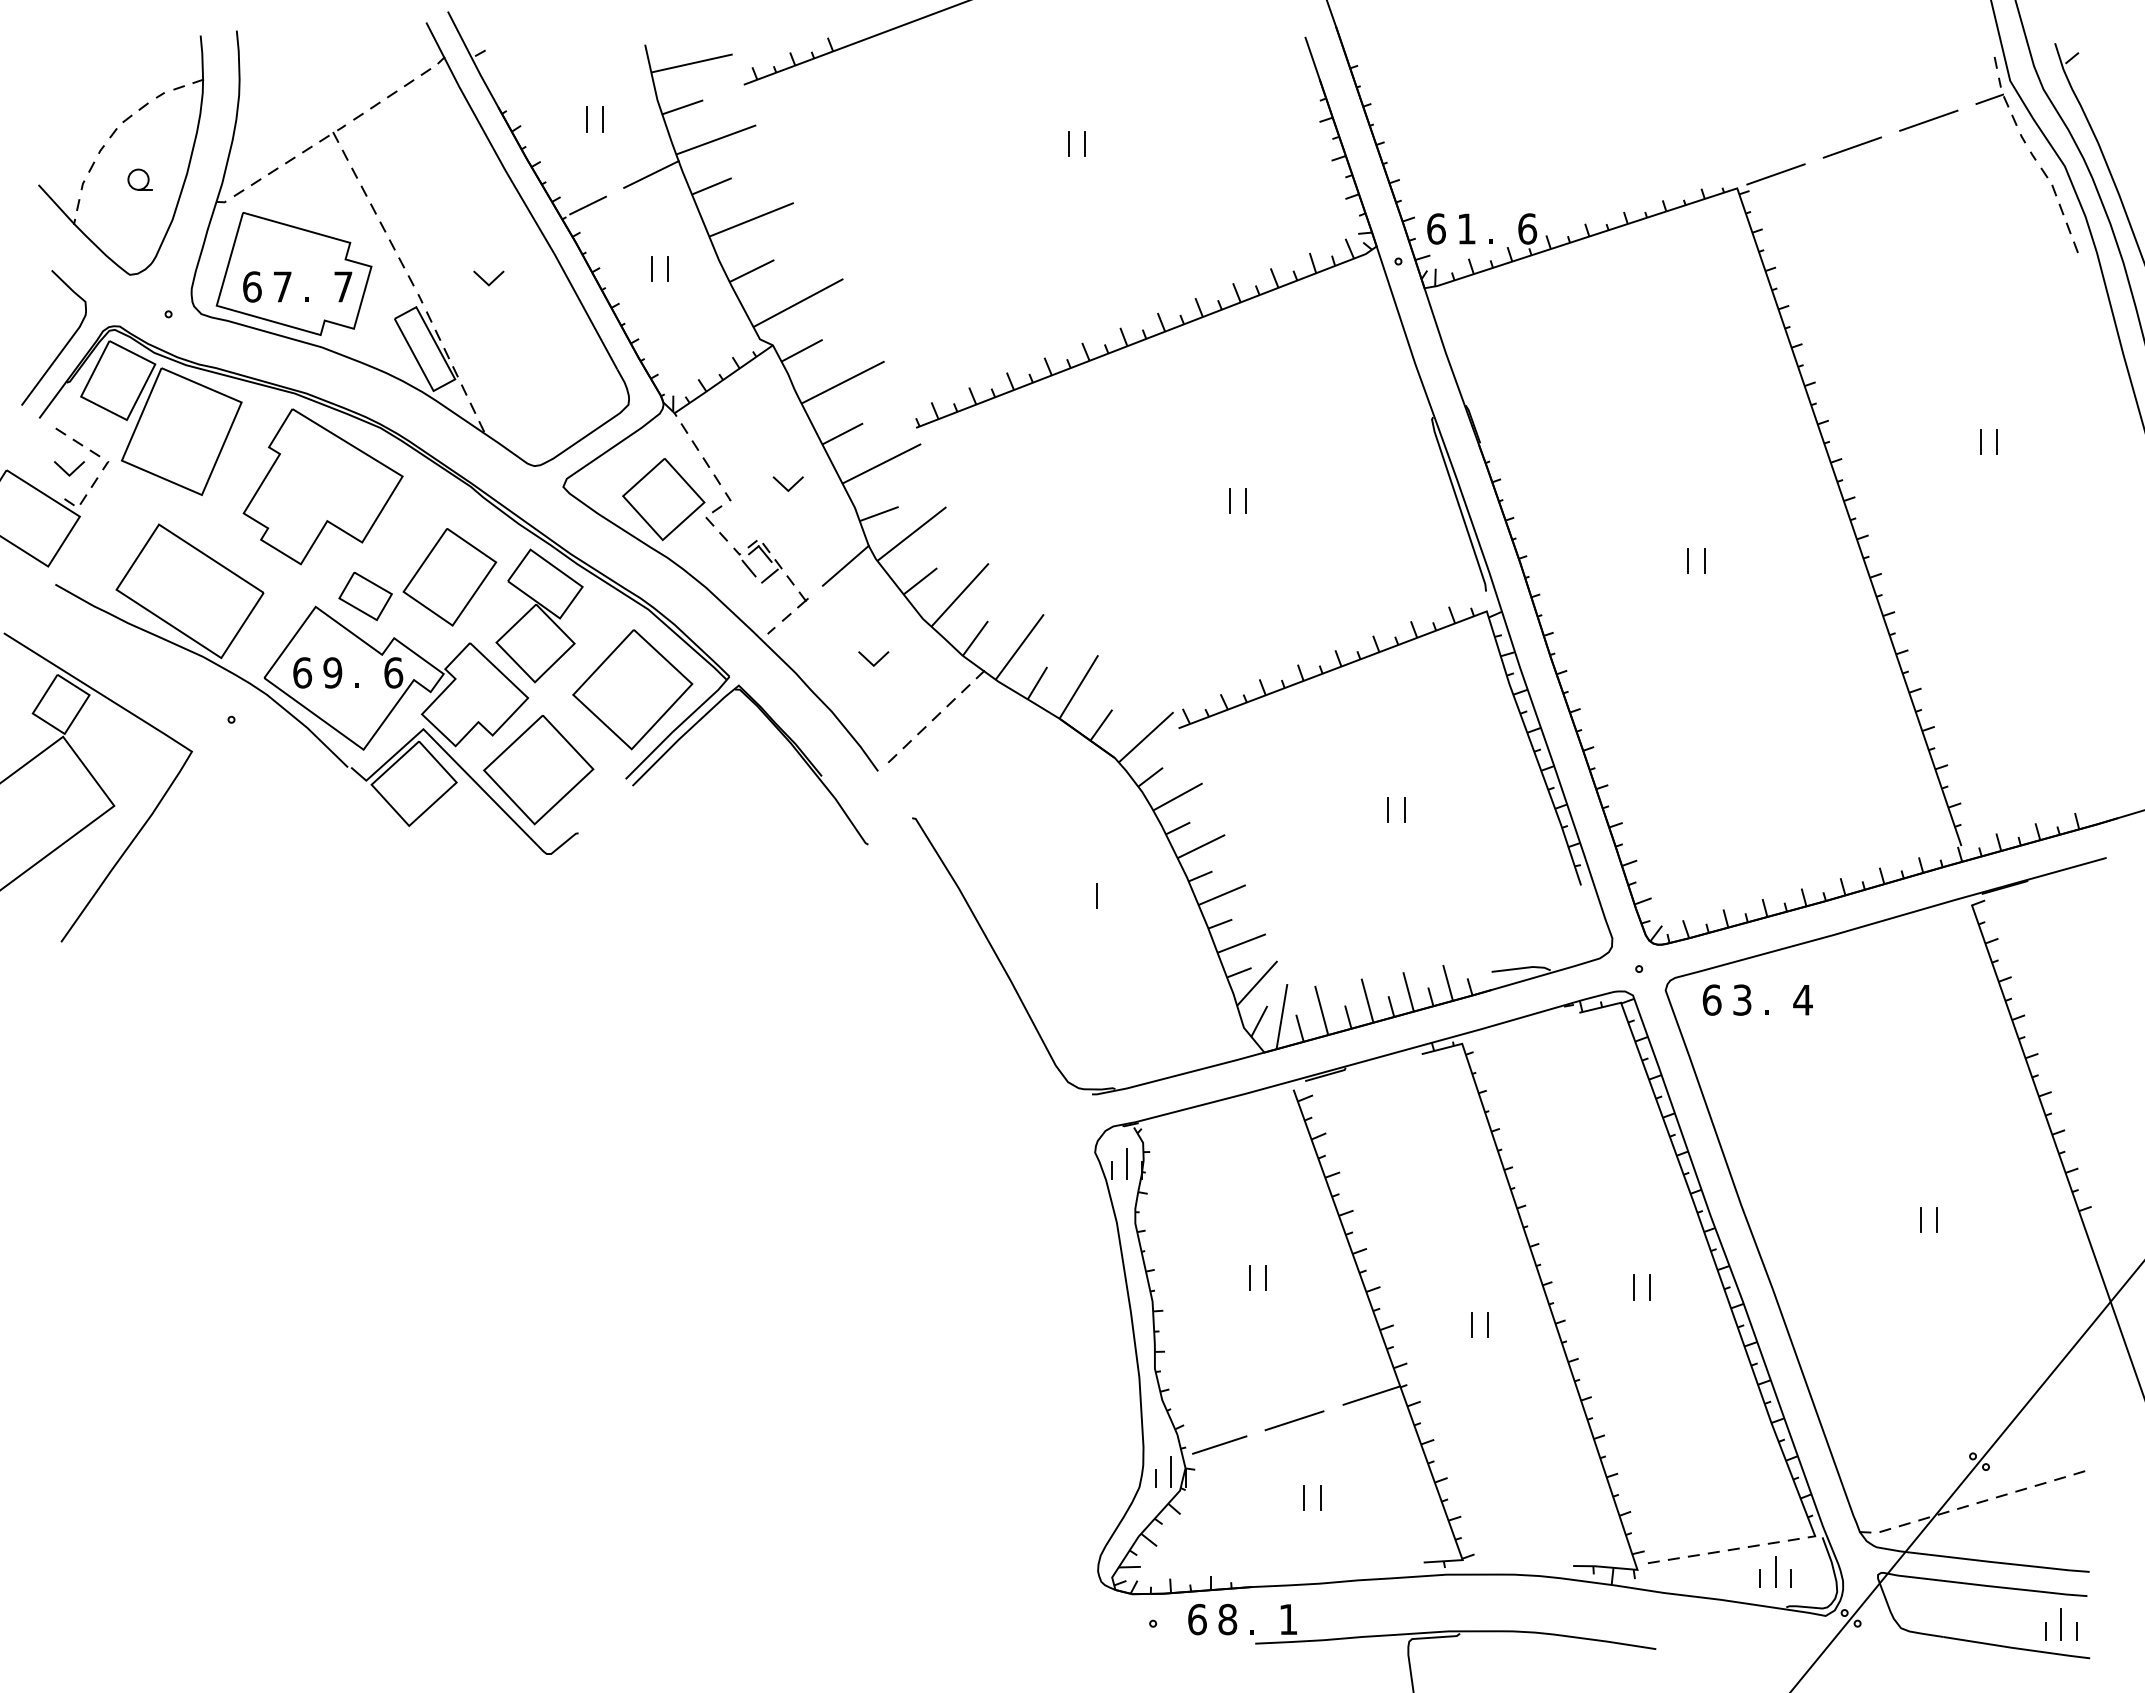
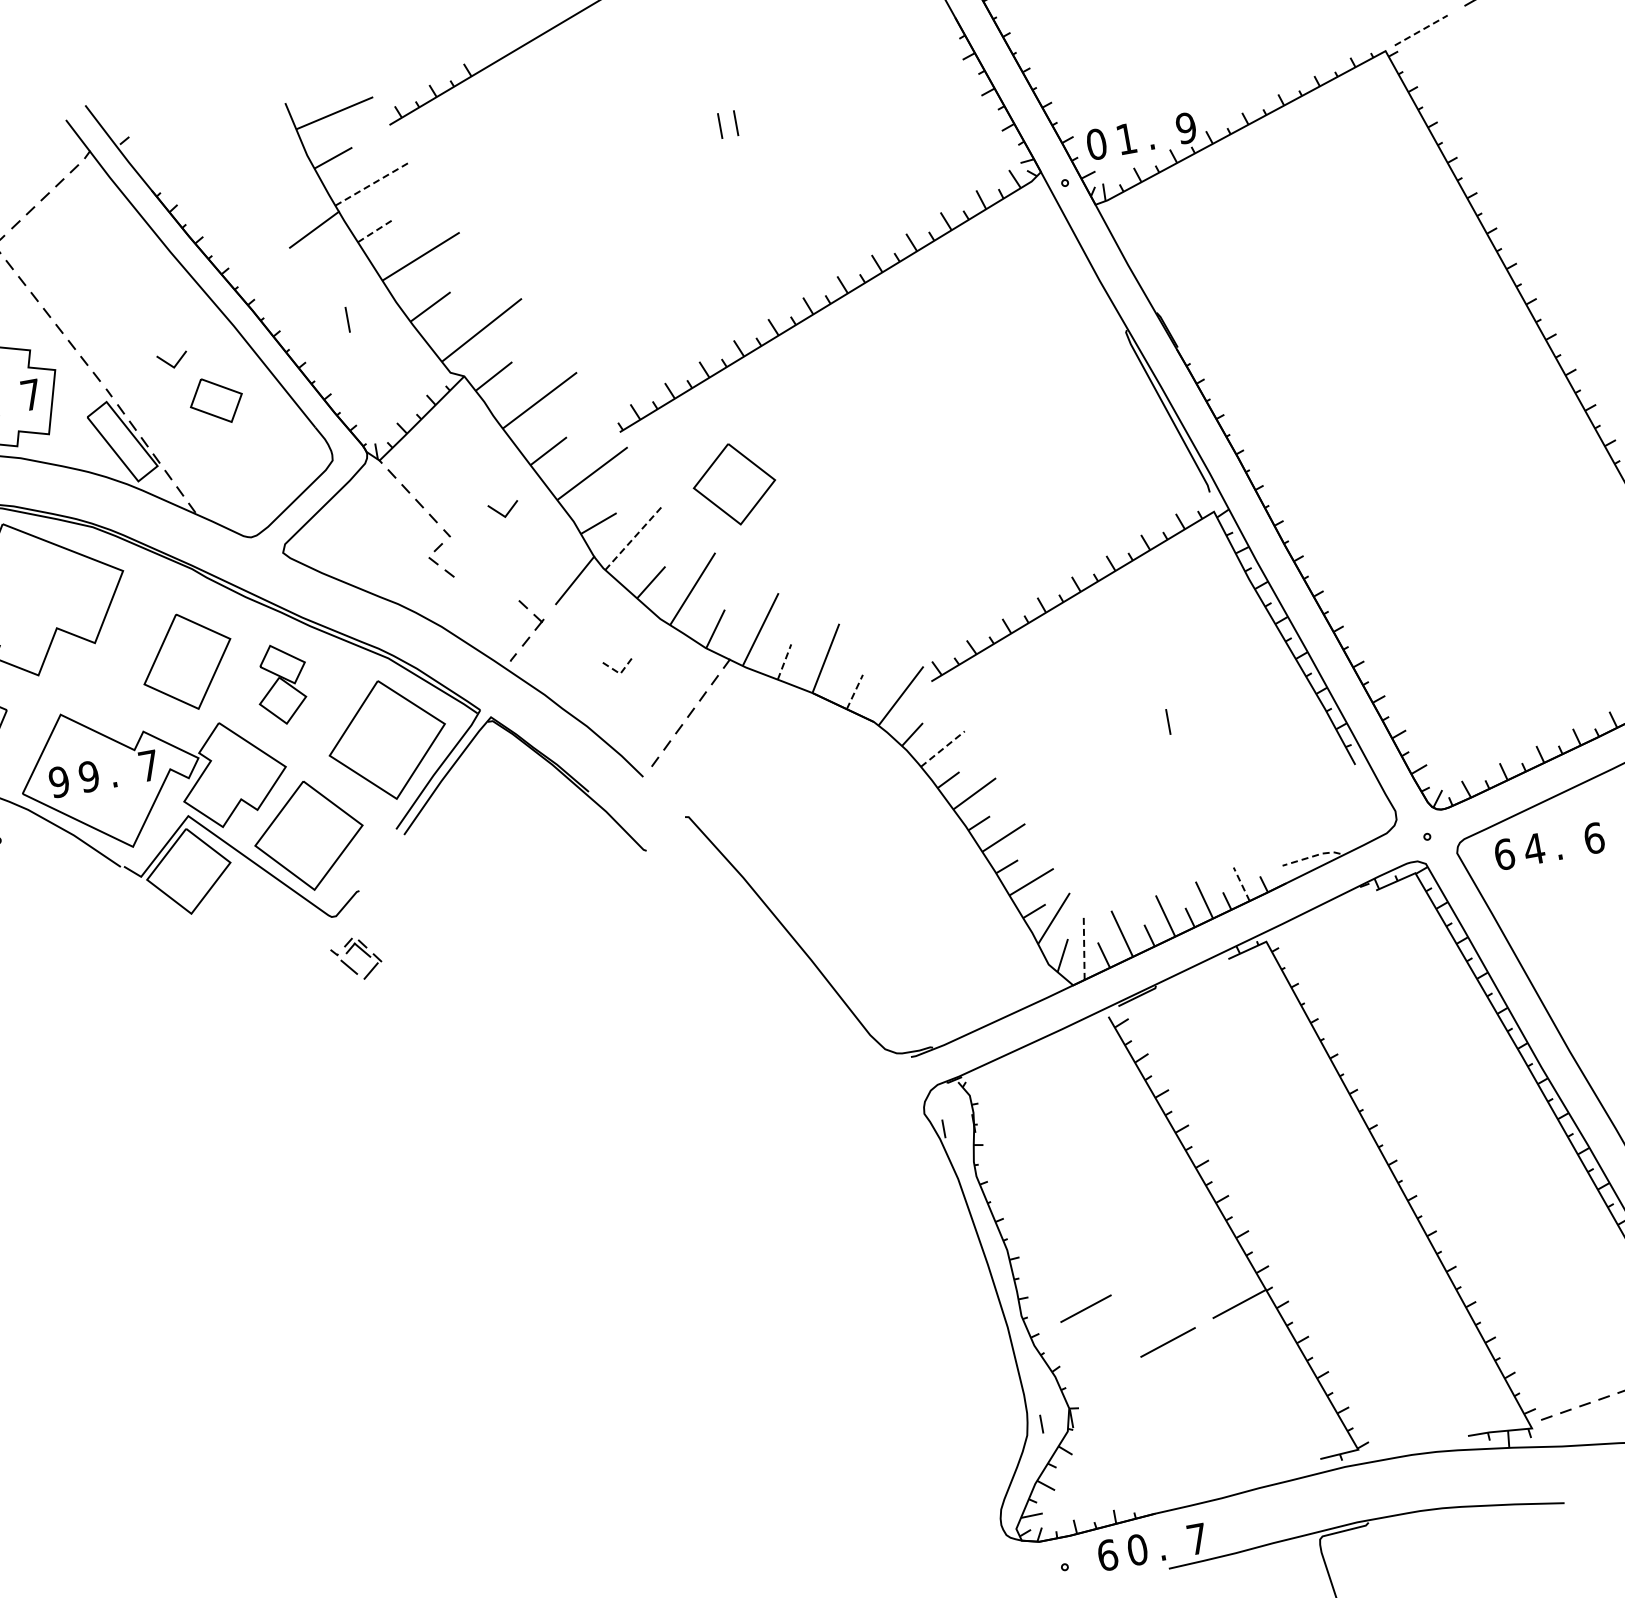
line: (586, 119) -> (240, 187), removed
line: (602, 119) -> (256, 184), removed
line: (716, 139) -> (372, 183), solid -> dashed
line: (1776, 174) -> (1421, 30), solid -> dashed
line: (711, 186) -> (375, 230), solid -> dashed
line: (587, 205) -> (257, 271), removed
text: (1436, 228) -> (1096, 143), 6 -> 0
text: (1527, 228) -> (1186, 127), 6 -> 9
line: (652, 268) -> (332, 322), removed
part: (663, 499) -> (734, 484), moved
line: (1230, 500) -> (942, 448), removed
line: (1246, 500) -> (957, 445), removed
line: (911, 534) -> (634, 537), solid -> dashed
part: (765, 556) -> (363, 952), moved
line: (1688, 560) -> (1403, 425), removed
line: (1704, 560) -> (1419, 423), removed
part: (365, 596) -> (216, 400), moved
part: (539, 615) -> (282, 683), size x0.6
line: (873, 665) -> (619, 673), solid -> dashed
text: (302, 672) -> (59, 781), 6 -> 9
text: (393, 672) -> (148, 765), 6 -> 7
line: (1037, 683) -> (784, 662), solid -> dashed
line: (1101, 725) -> (855, 692), solid -> dashed
line: (1178, 796) -> (943, 748), solid -> dashed
line: (1388, 810) -> (1152, 725), removed
line: (1097, 895) -> (881, 860), removed
line: (1522, 968) -> (1312, 856), solid -> dashed
line: (1448, 982) -> (1242, 883), solid -> dashed
text: (1742, 999) -> (1534, 848), 3 -> 4
text: (1802, 999) -> (1593, 837), 4 -> 6
line: (1282, 1016) -> (1084, 946), solid -> dashed
line: (1126, 1164) -> (957, 1119), removed
line: (1249, 1277) -> (1098, 1209), removed
line: (1265, 1277) -> (1114, 1206), removed
line: (1633, 1287) -> (1478, 1151), removed
line: (1650, 1287) -> (1494, 1148), removed
line: (1487, 1324) -> (1340, 1213), removed
line: (1472, 1325) -> (1326, 1217), removed
line: (1219, 1444) -> (1085, 1308), moved
line: (1170, 1471) -> (1055, 1414), removed
line: (1304, 1498) -> (1191, 1417), removed
line: (1320, 1498) -> (1207, 1414), removed
text: (1227, 1619) -> (1137, 1549), 8 -> 0
text: (1288, 1619) -> (1197, 1539), 1 -> 7

